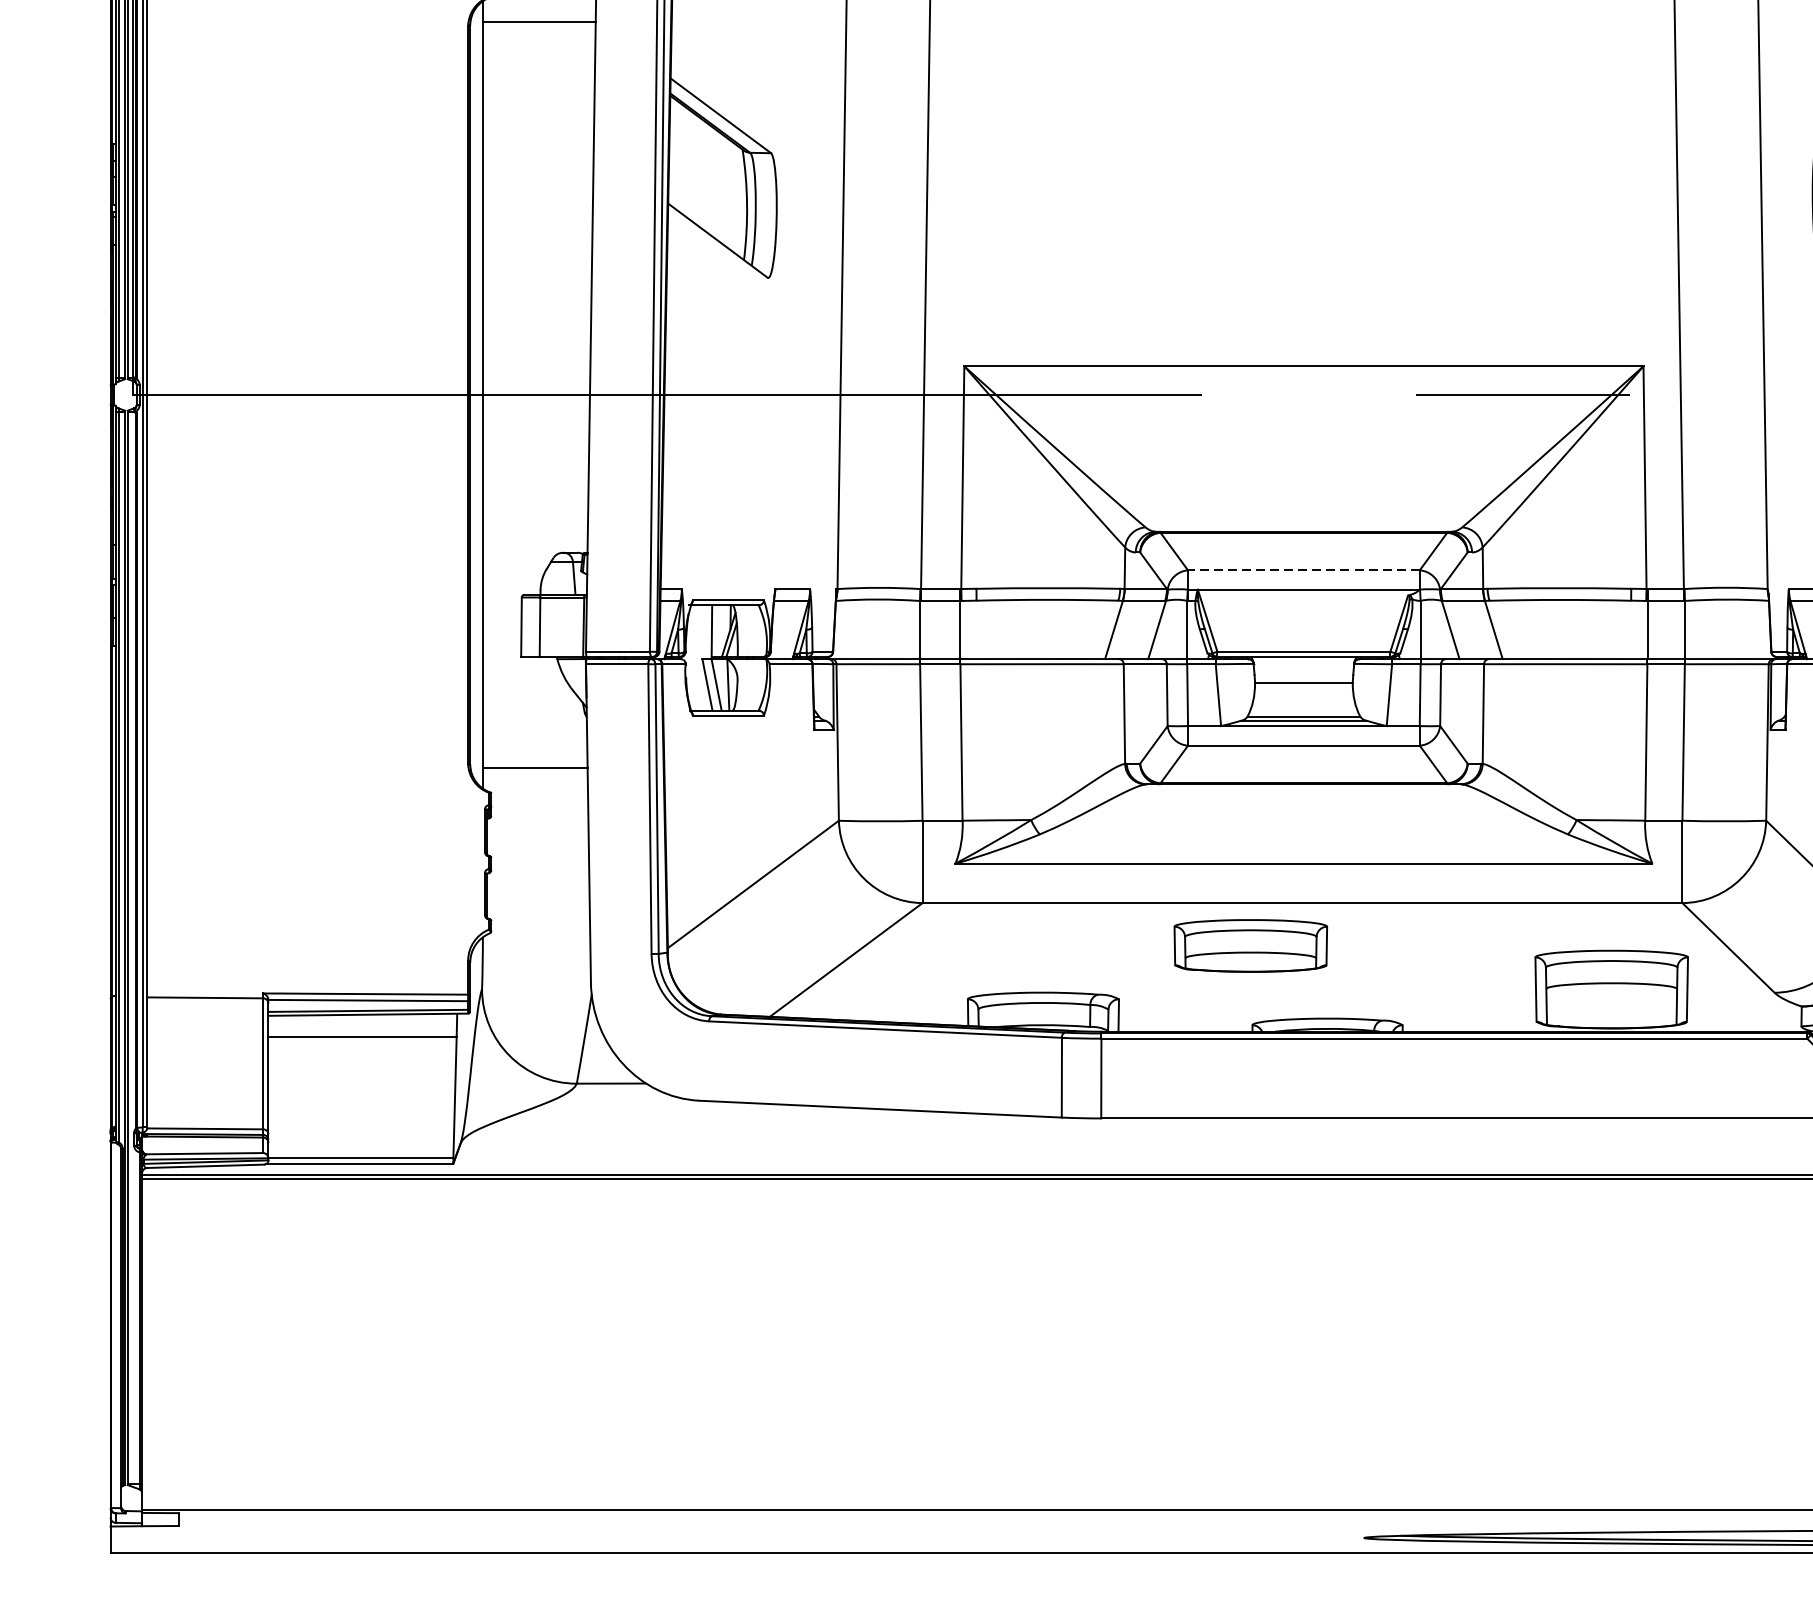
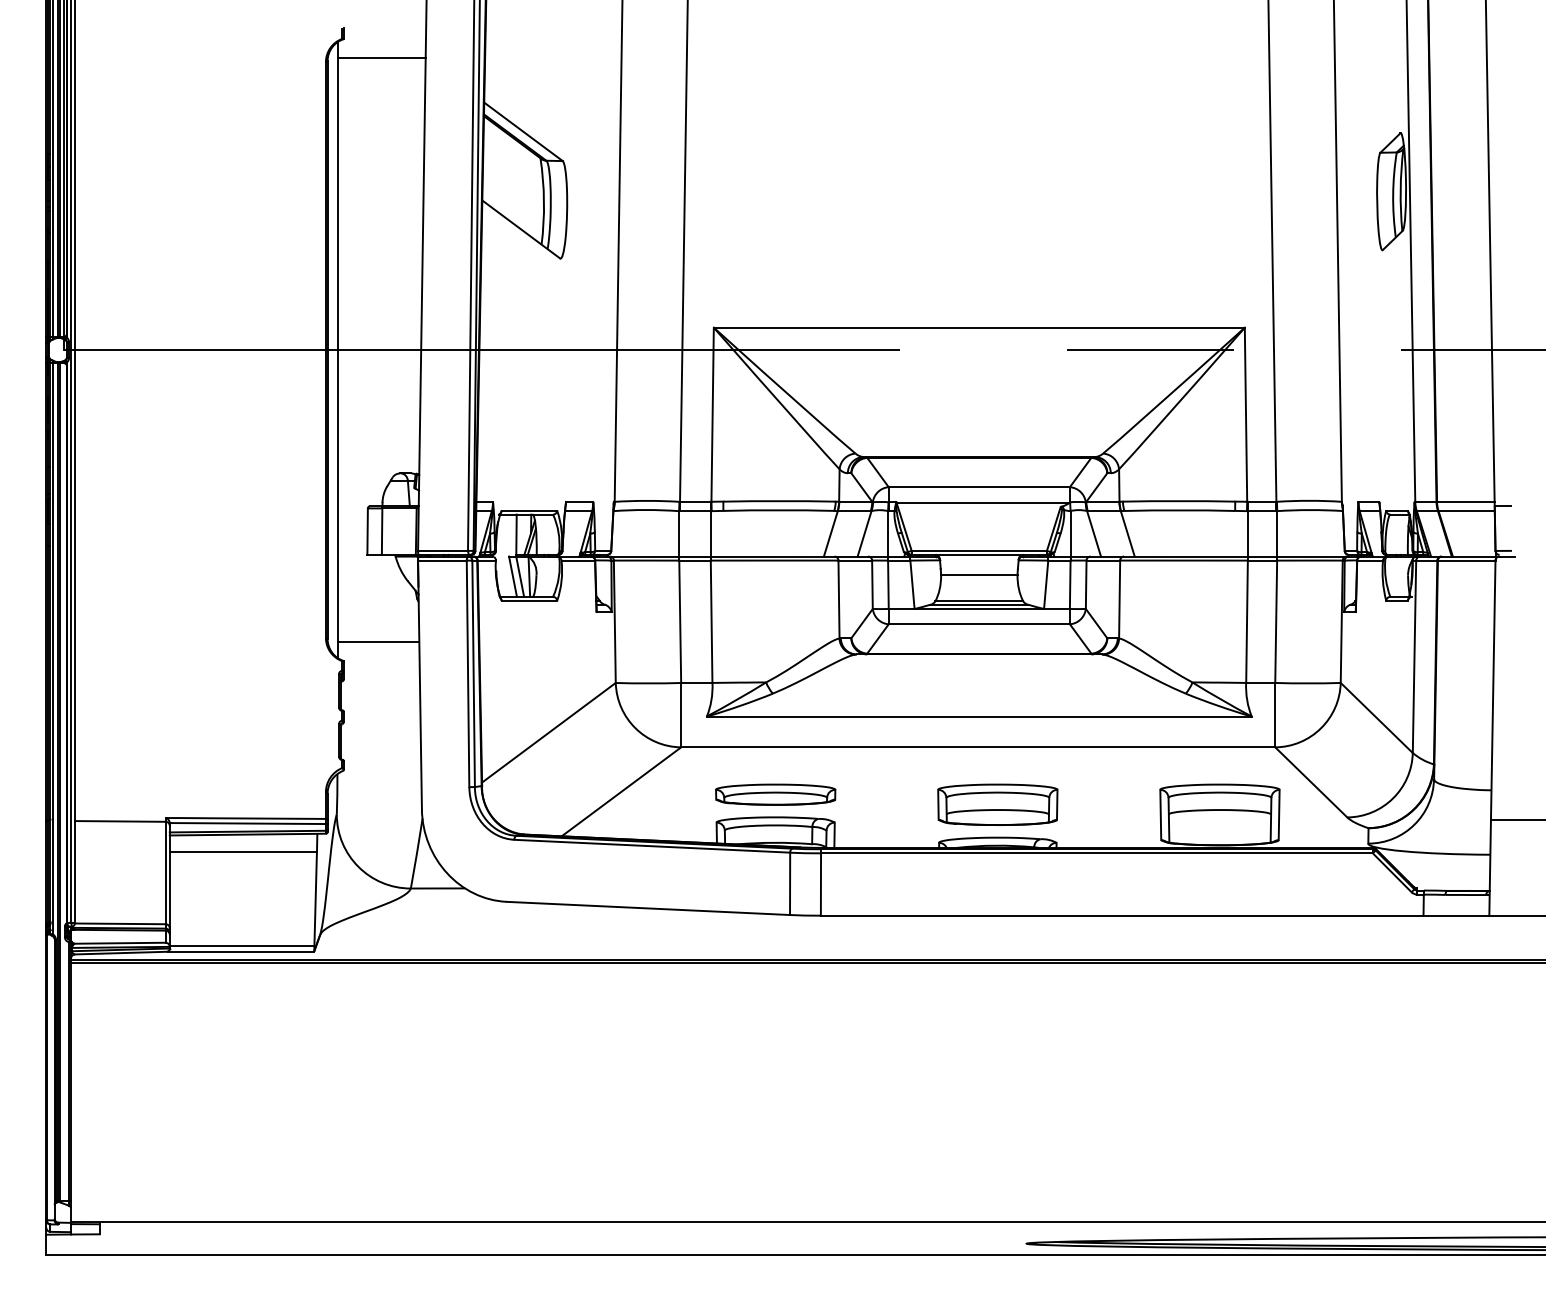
line: (1304, 570) -> (979, 487), dashed -> solid
part: (1250, 945) -> (997, 804), moved
part: (1043, 963) -> (775, 794), added

